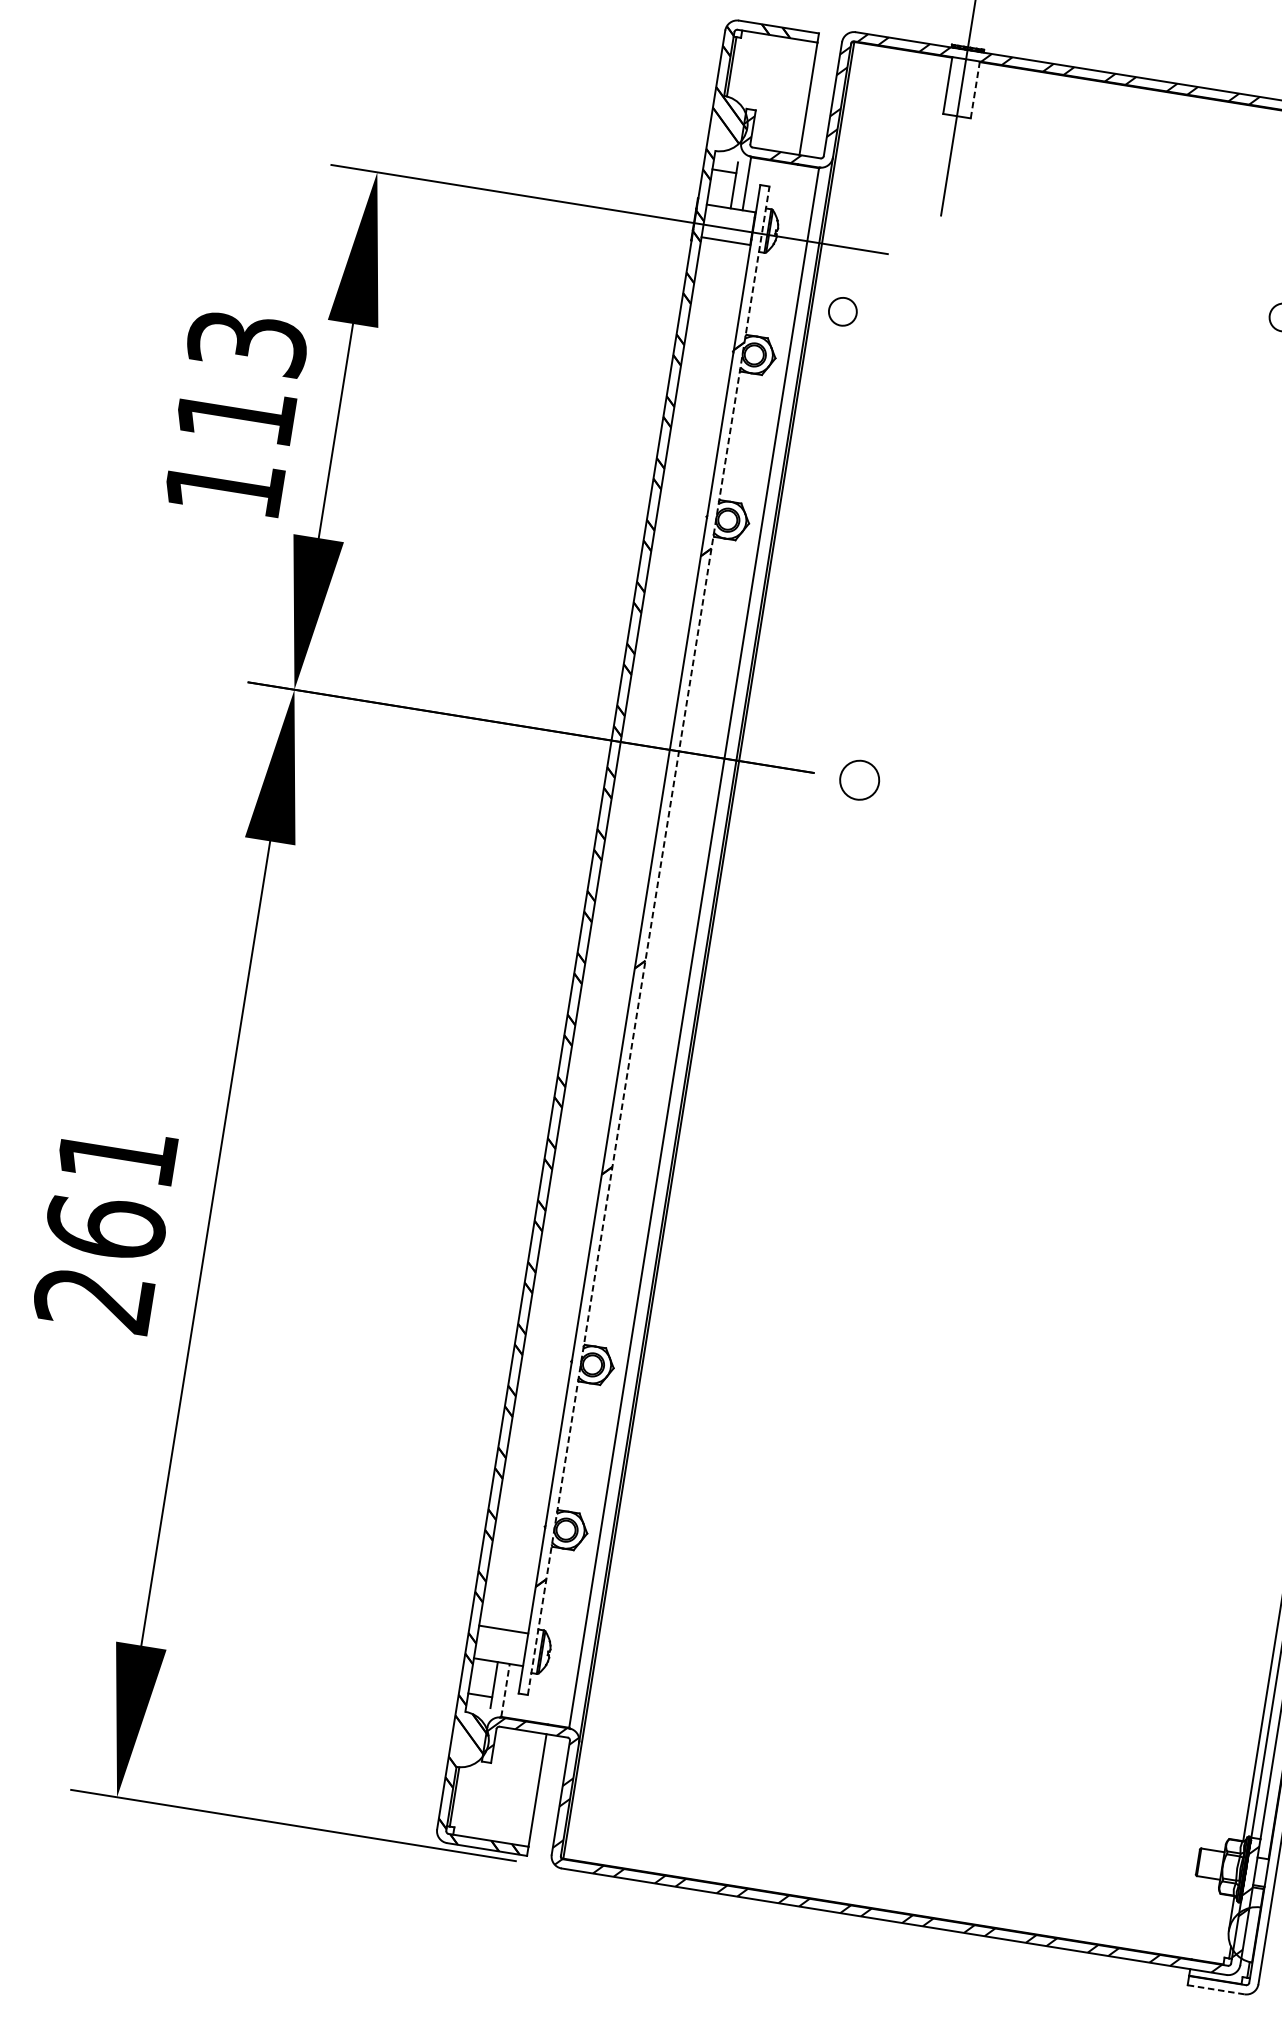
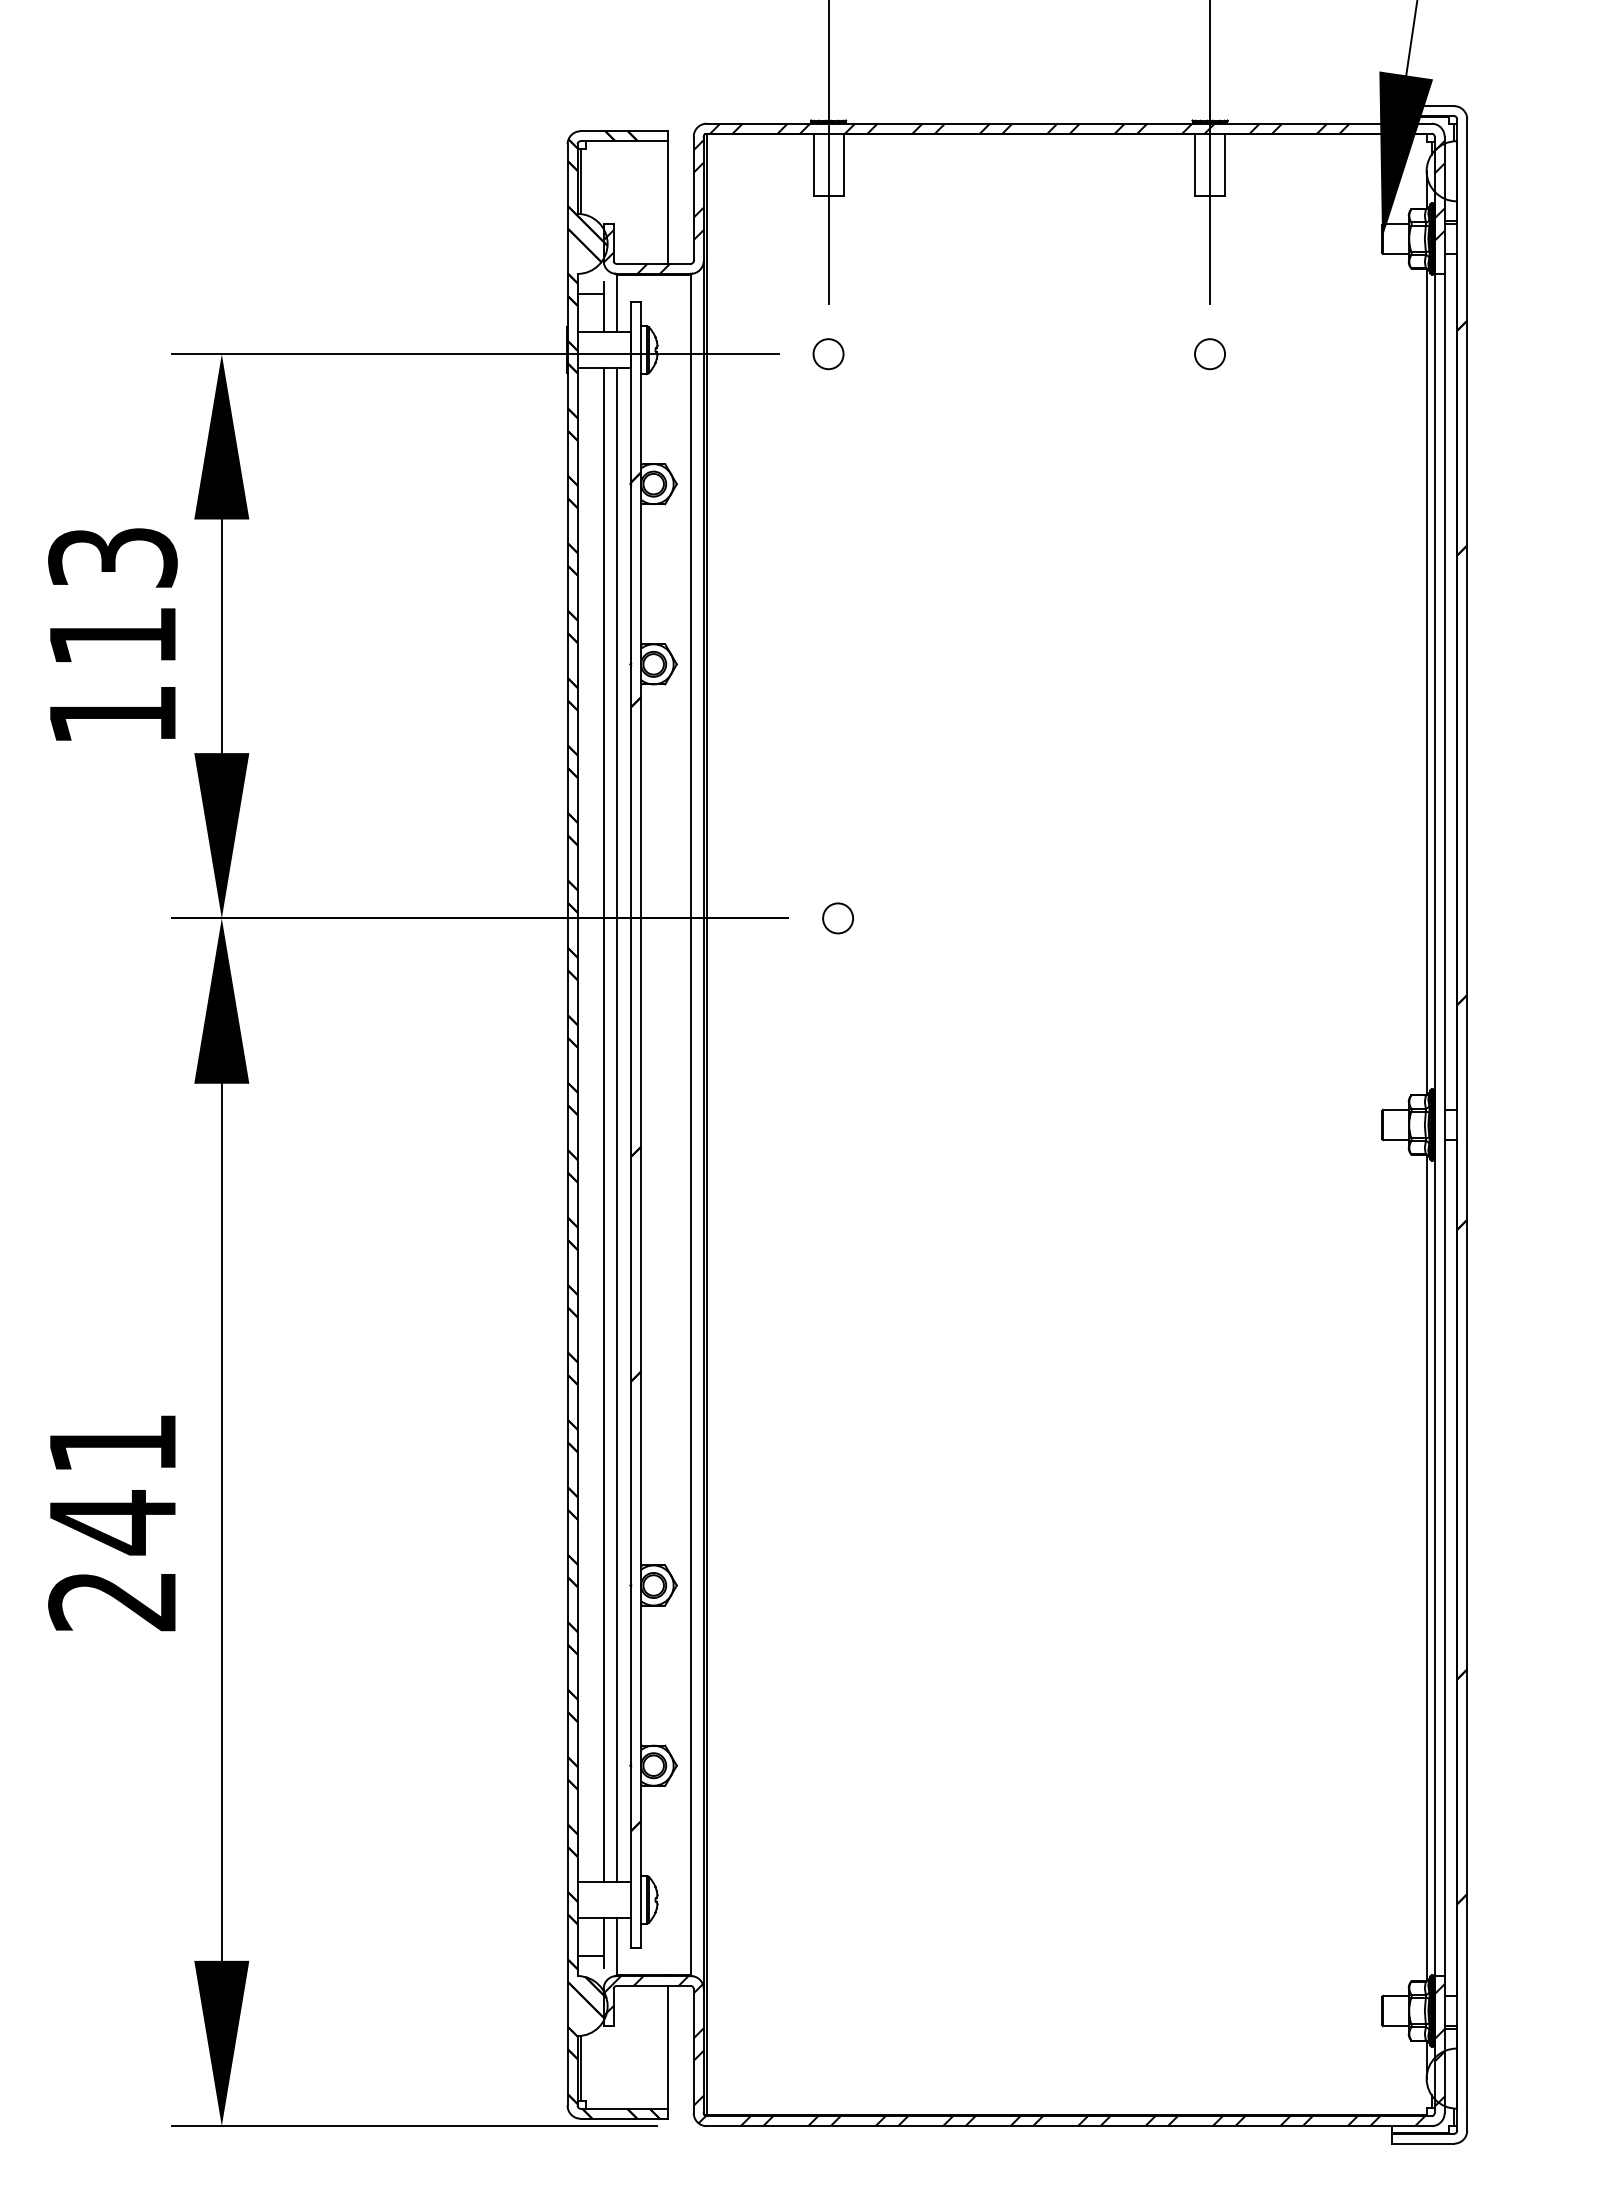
line: (975, 89) -> (843, 164), dashed -> solid
circle: (842, 312) -> (828, 354), moved
circle: (859, 780) -> (837, 918), size x0.71
line: (614, 934) -> (603, 1124), added
line: (626, 936) -> (616, 1124), added
line: (648, 941) -> (641, 1125), dashed -> solid
text: (105, 1227) -> (112, 1522), 261 -> 241
line: (505, 1690) -> (616, 1946), dashed -> solid
line: (1215, 1989) -> (1422, 2143), dashed -> solid

